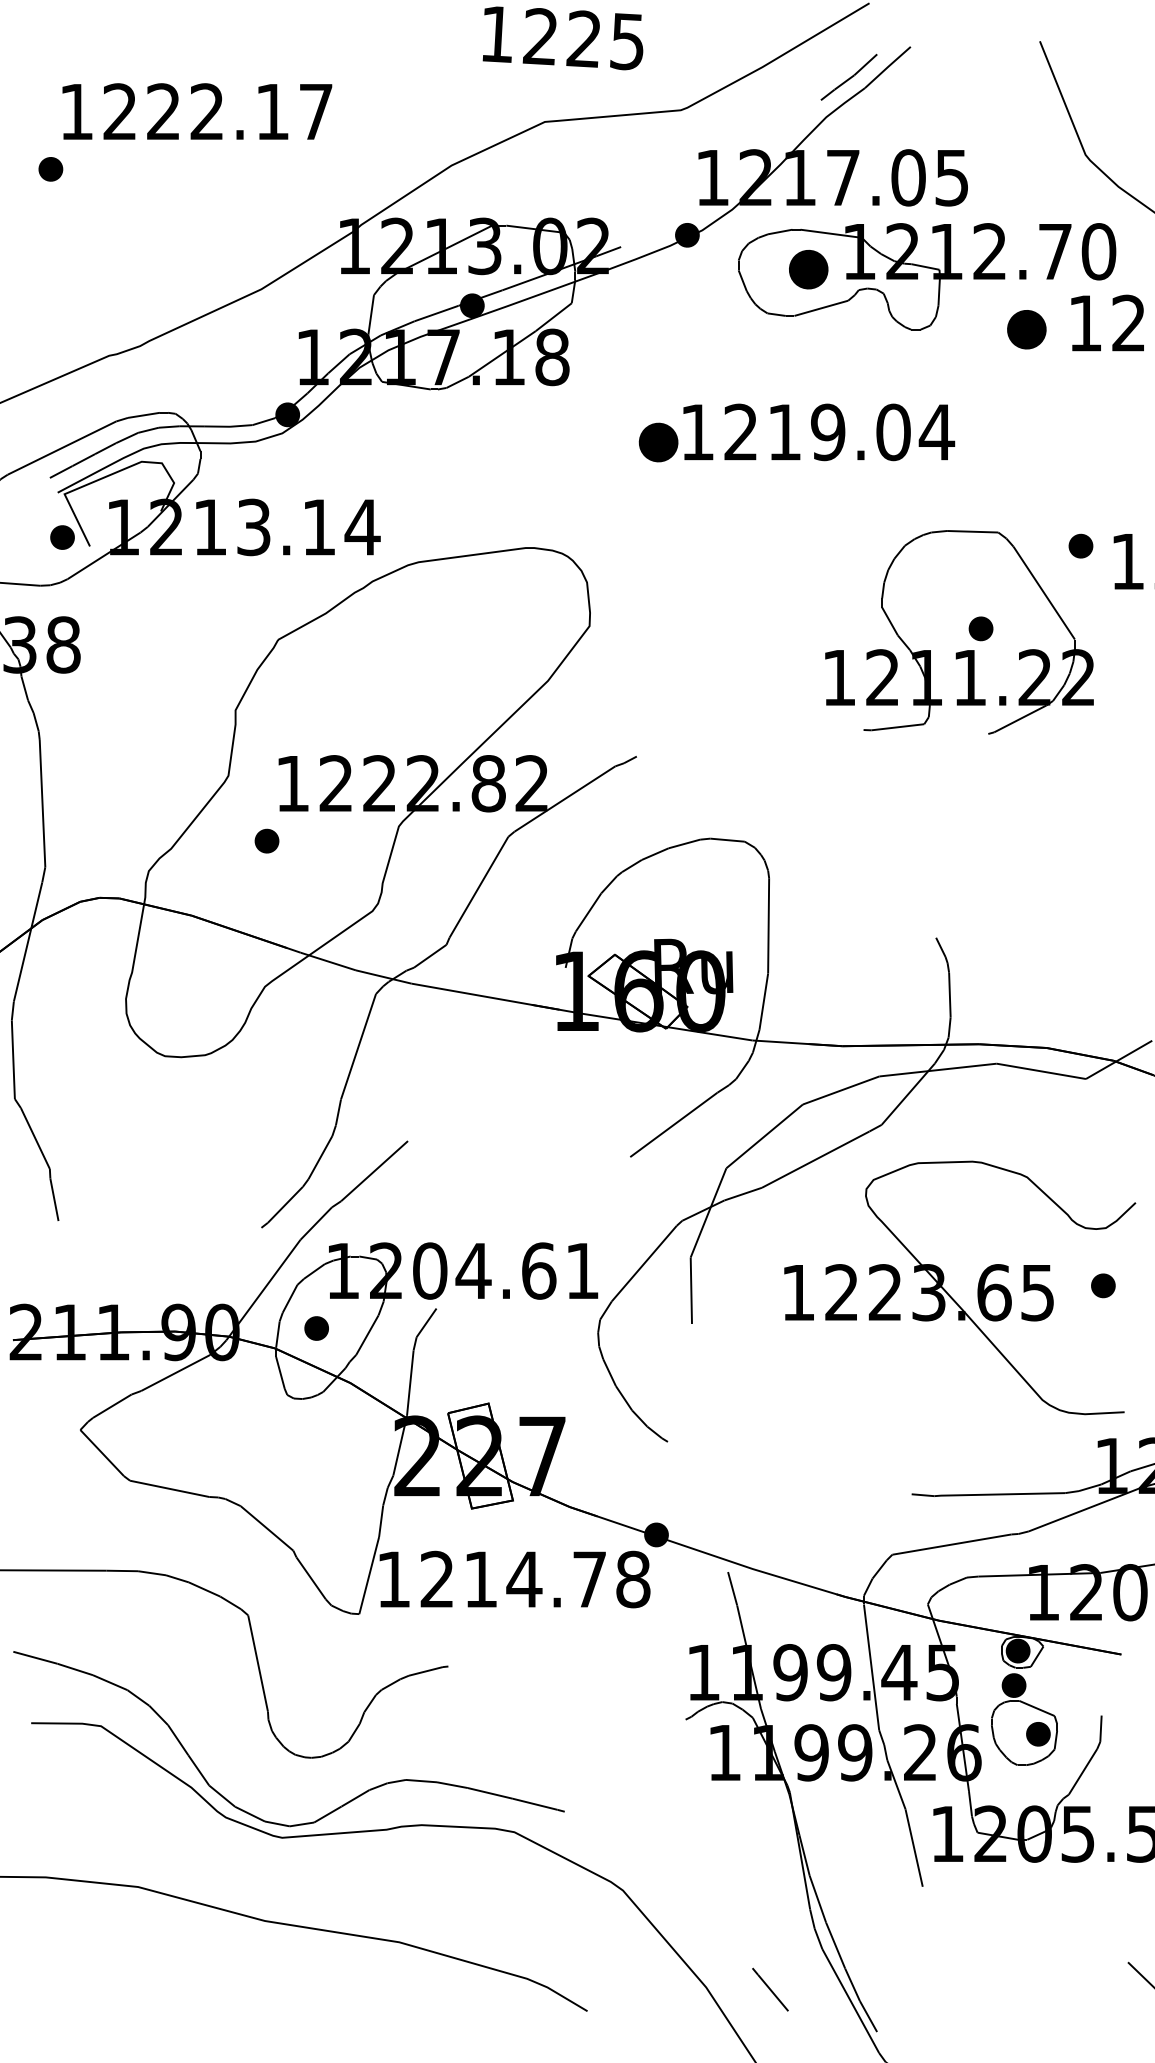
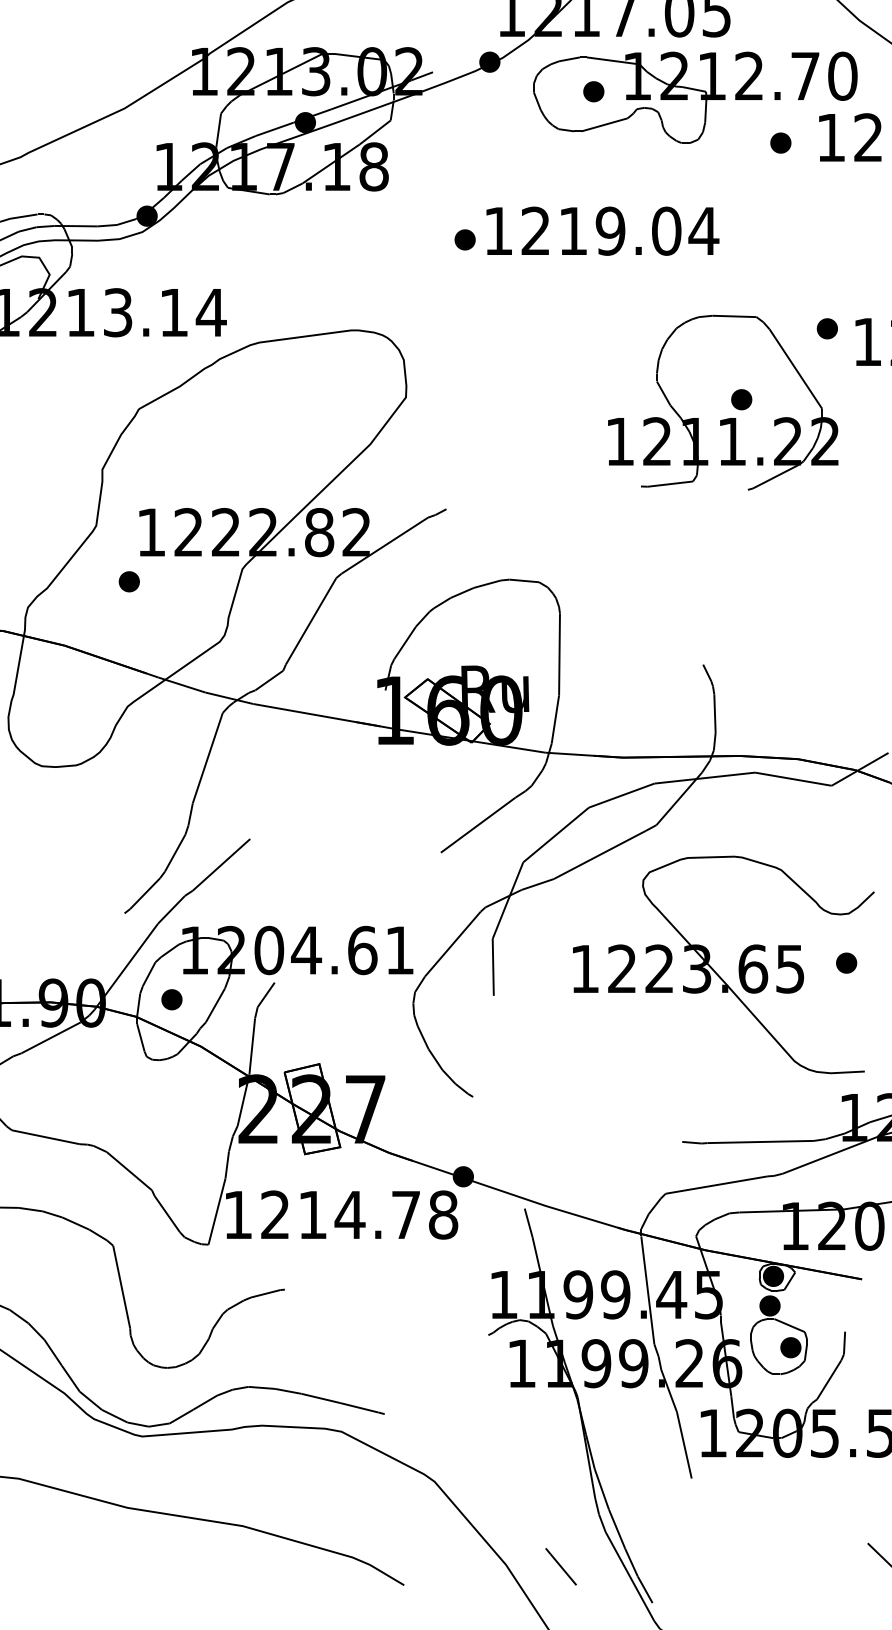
part: (808, 269) -> (593, 91), size x0.62
part: (1026, 329) -> (780, 142), size x0.62
part: (658, 442) -> (465, 239), size x0.62

